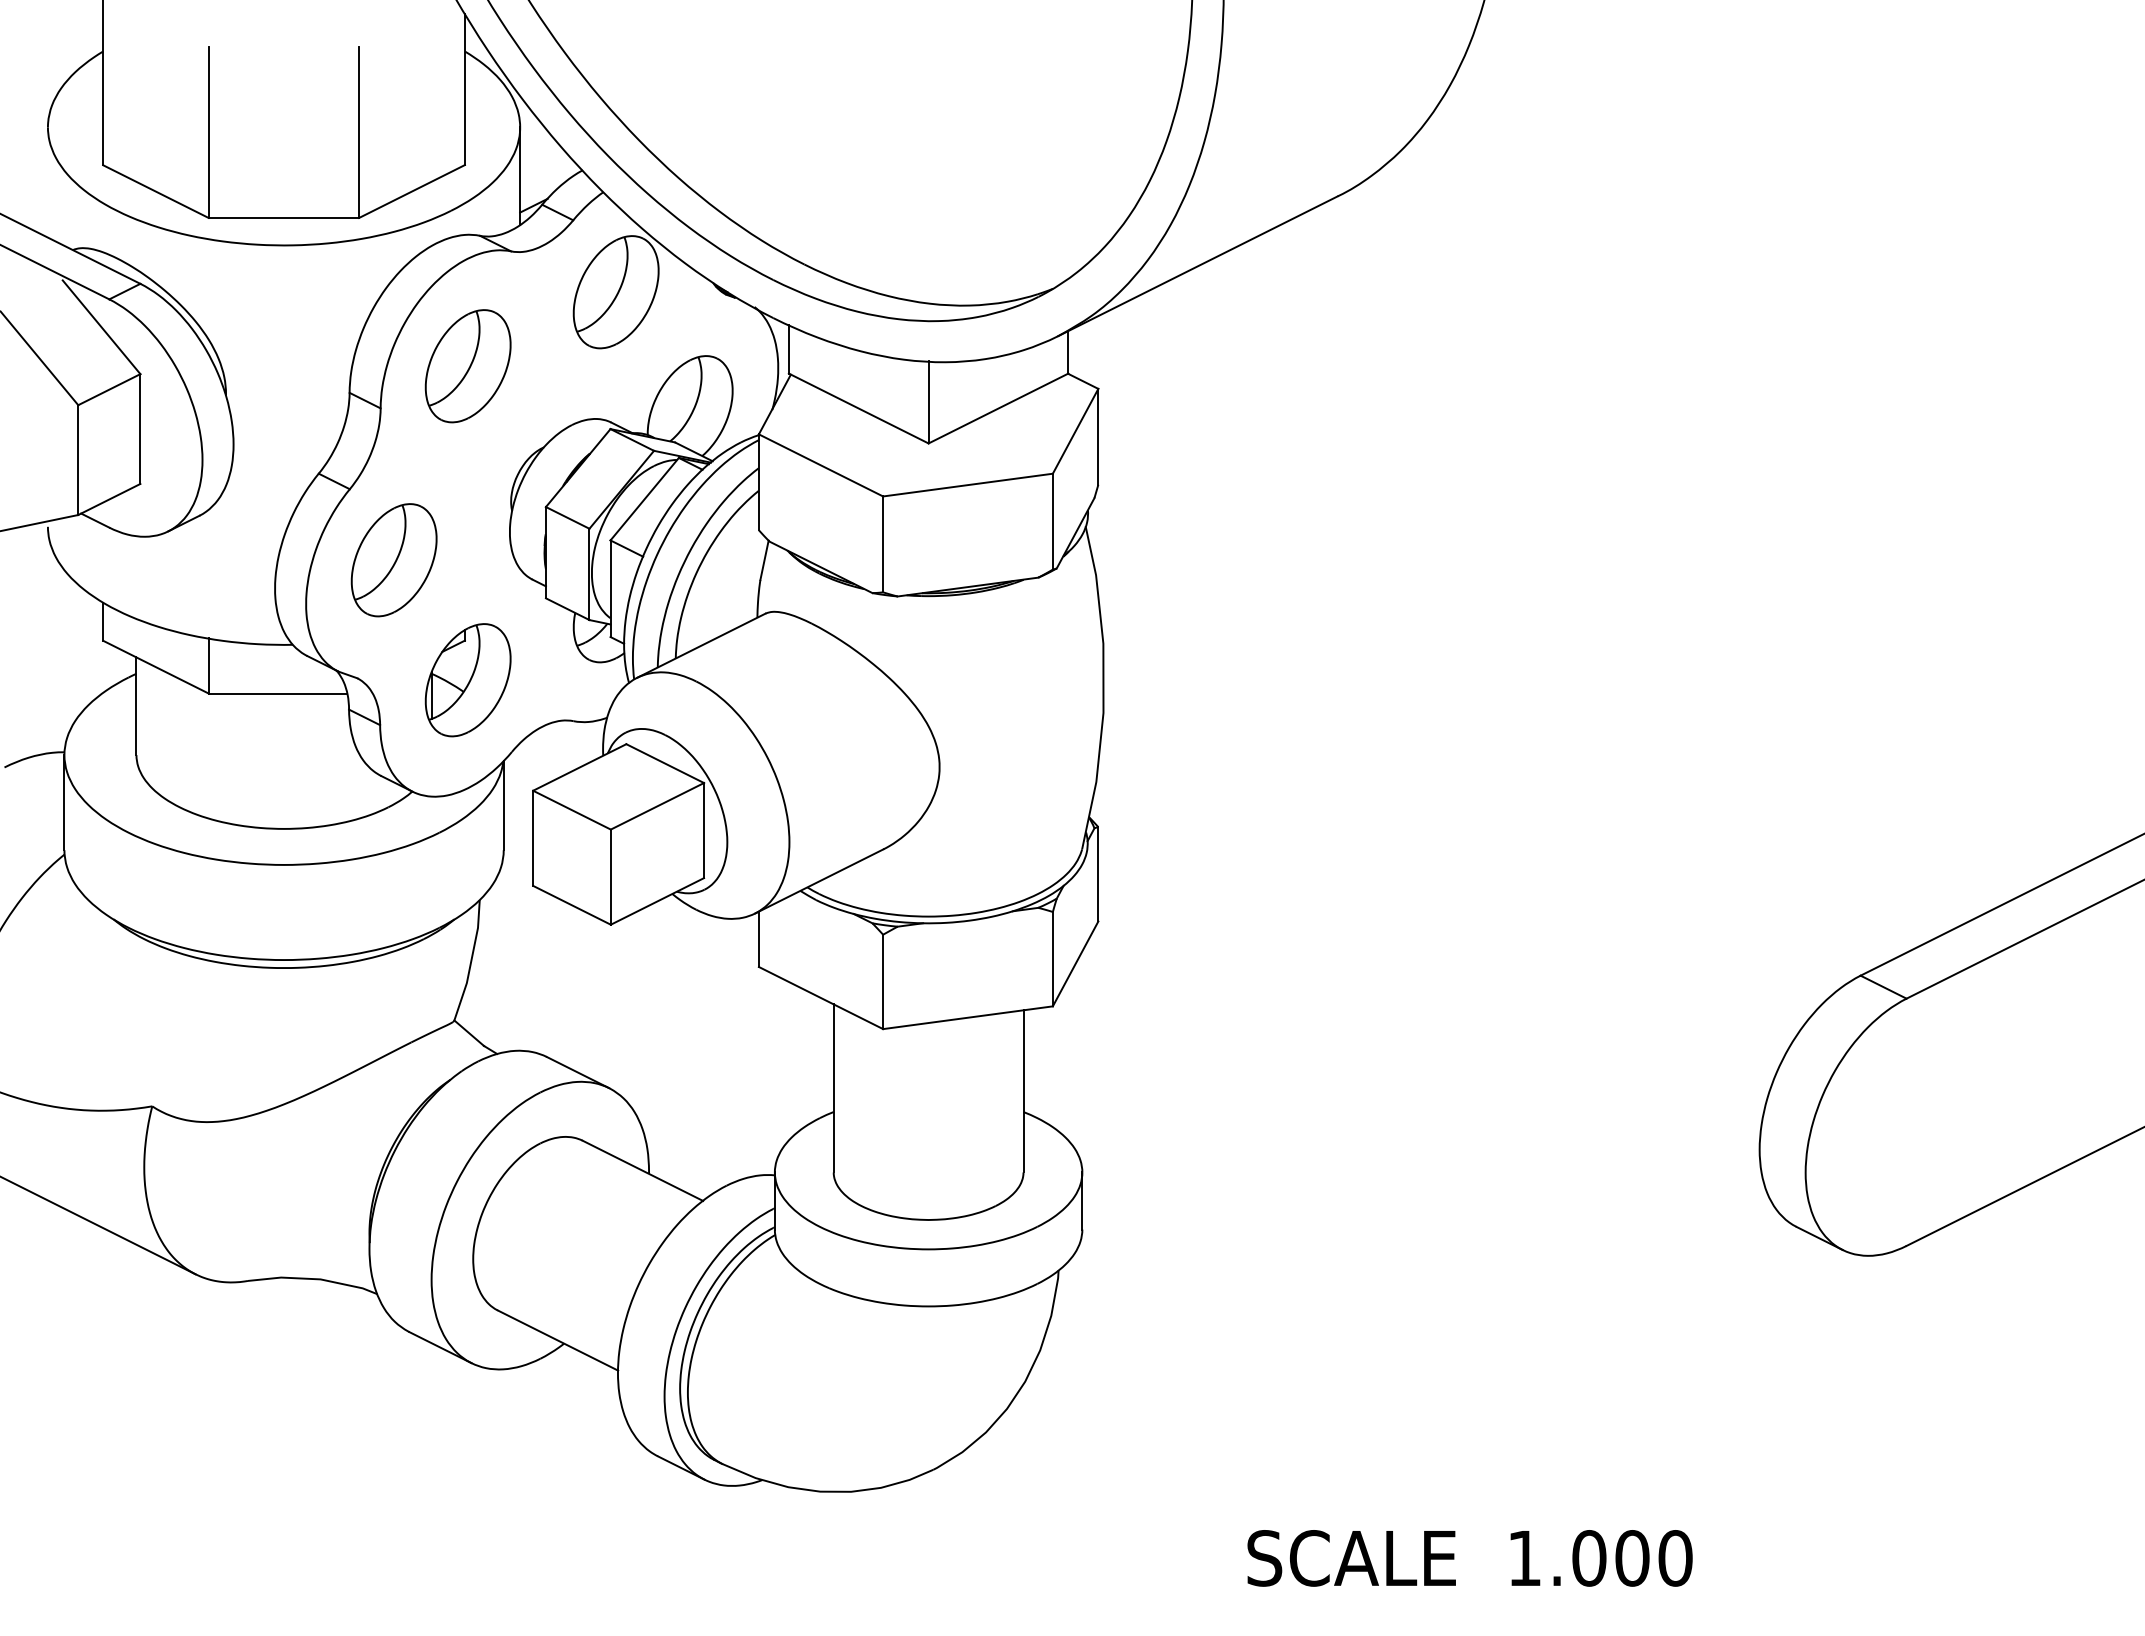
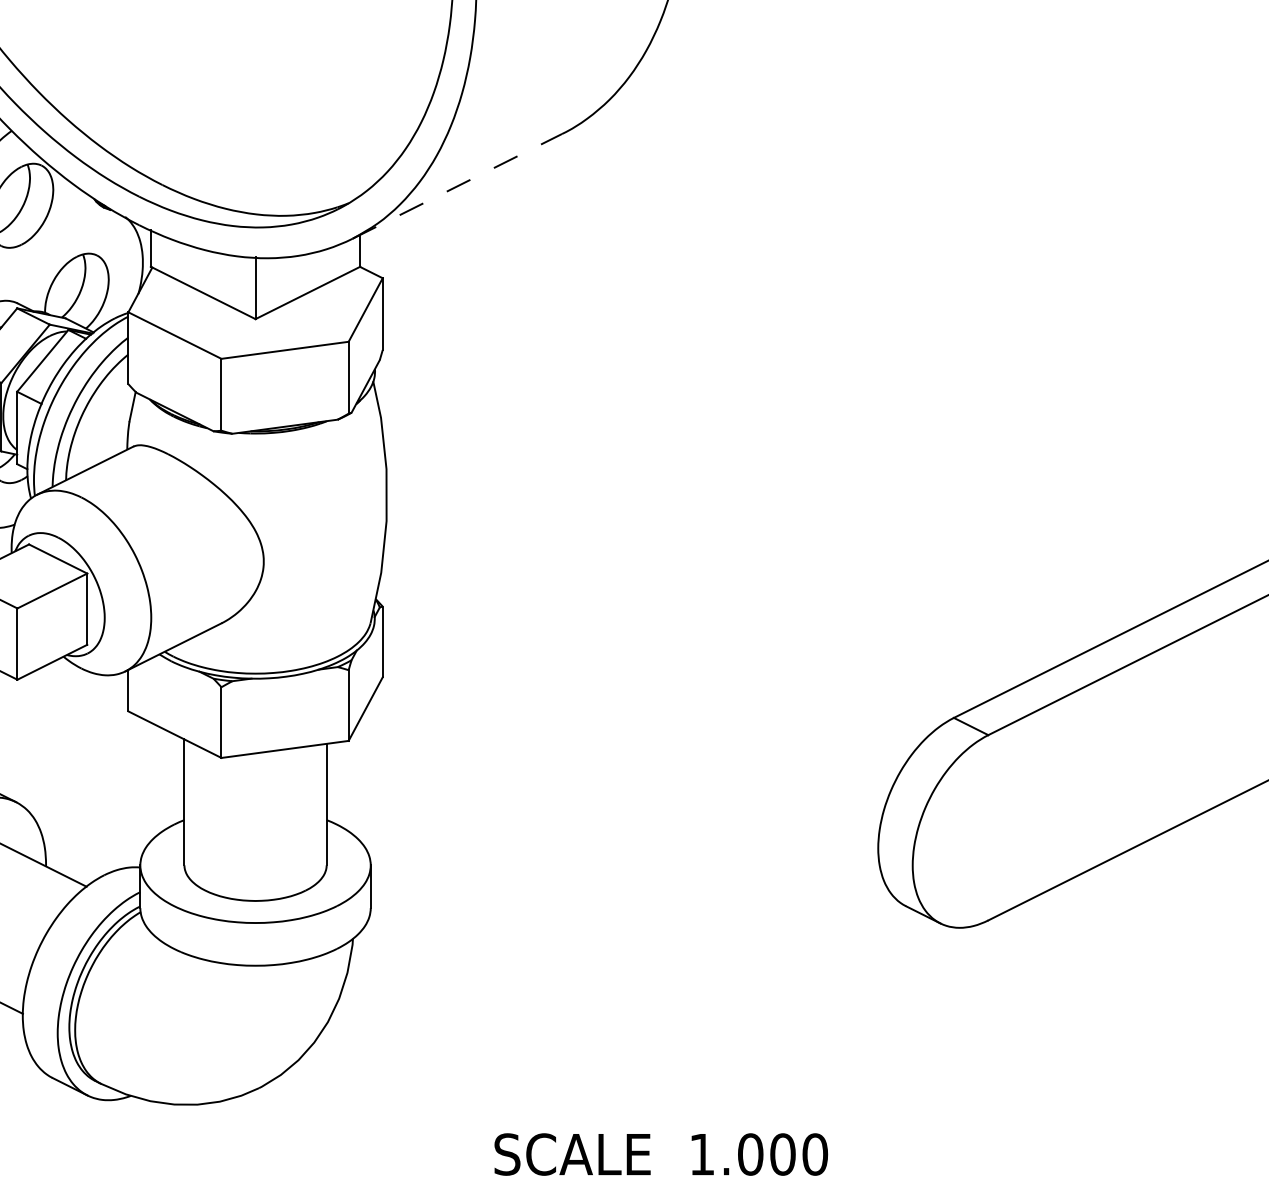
line: (1198, 266) -> (457, 186), solid -> dashed

